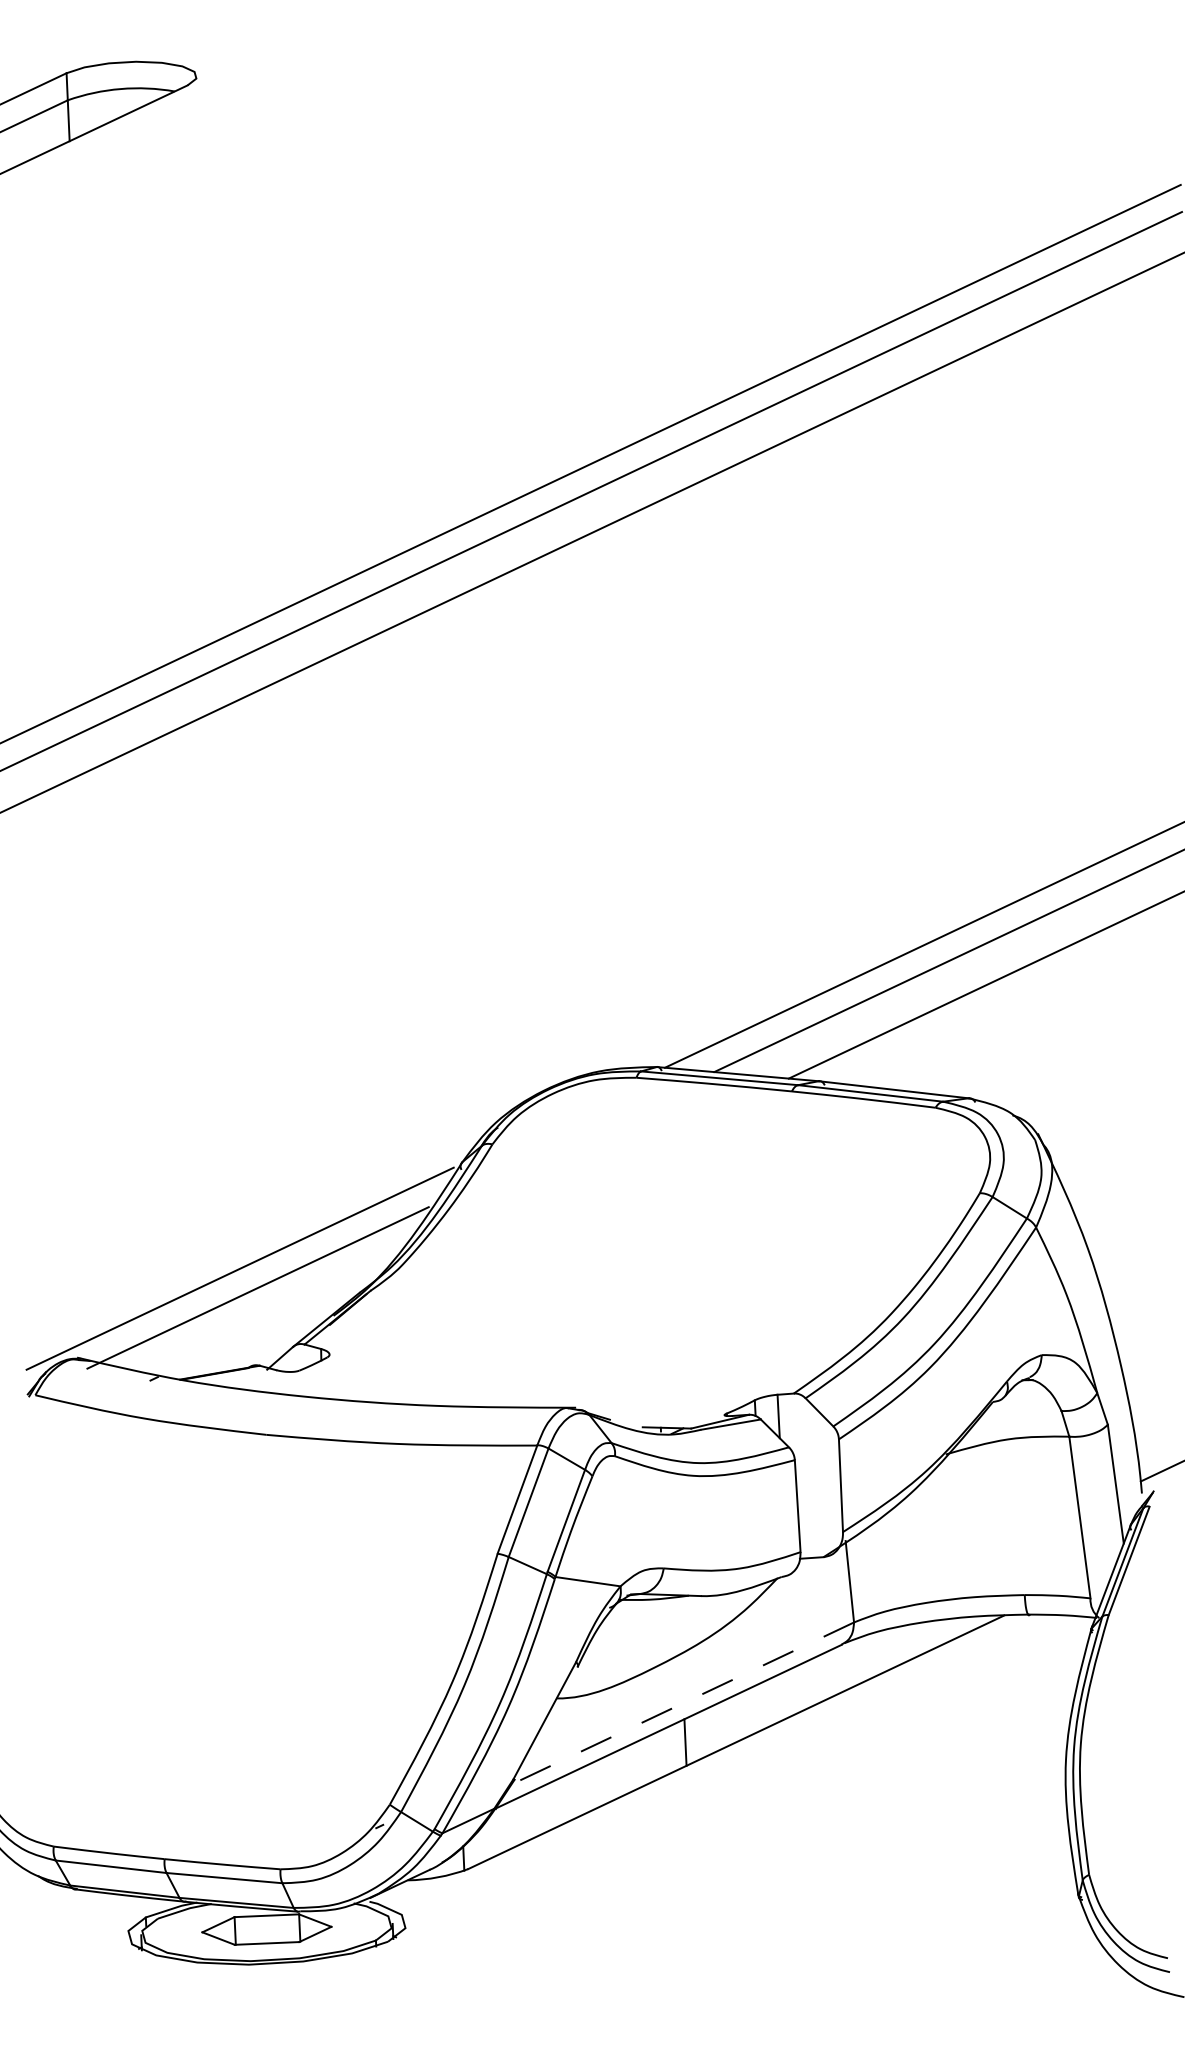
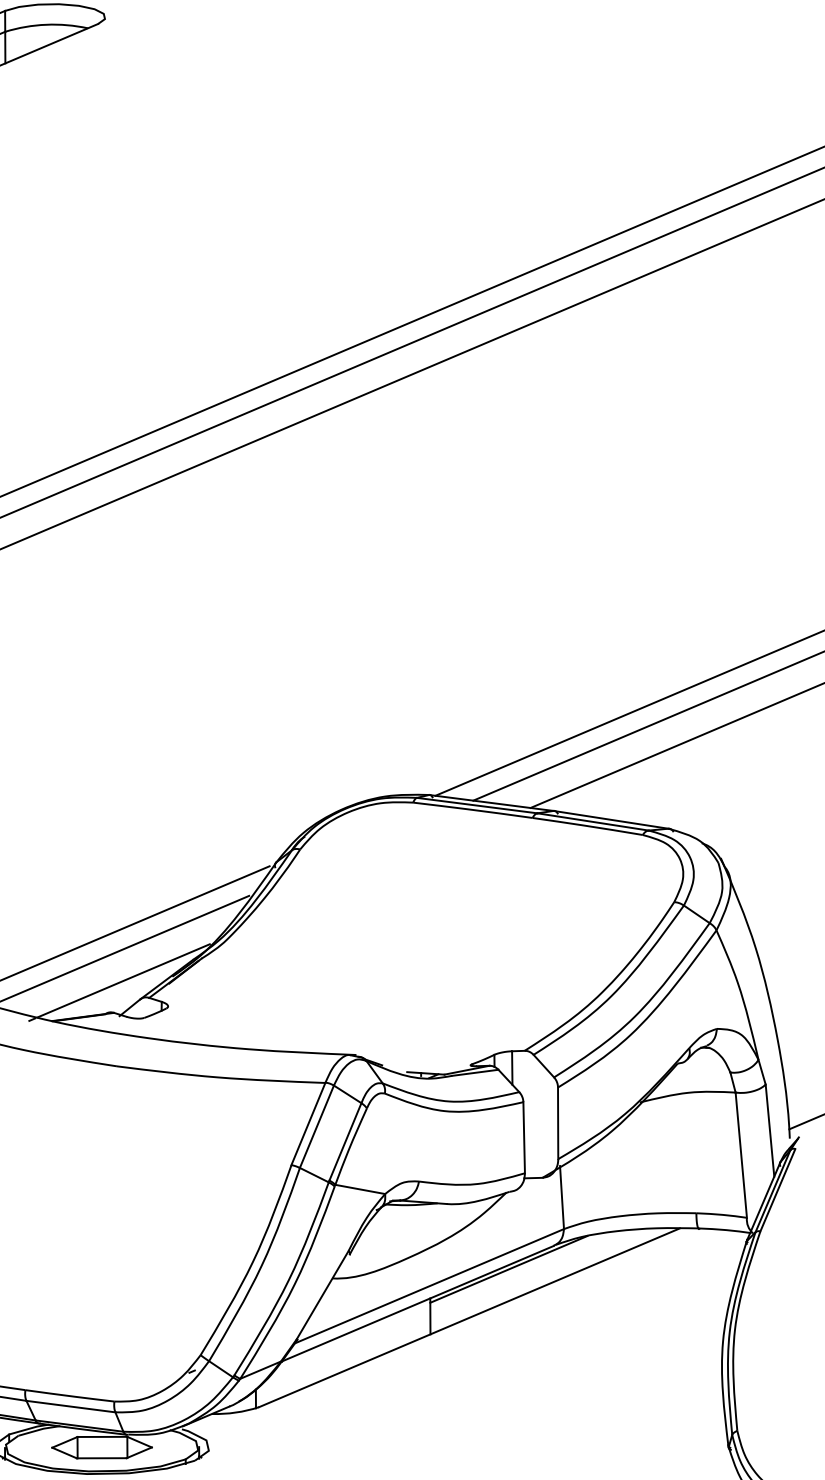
line: (270, 1323) -> (123, 980), added
line: (784, 1677) -> (508, 1269), added
line: (682, 1703) -> (429, 1286), dashed -> solid

